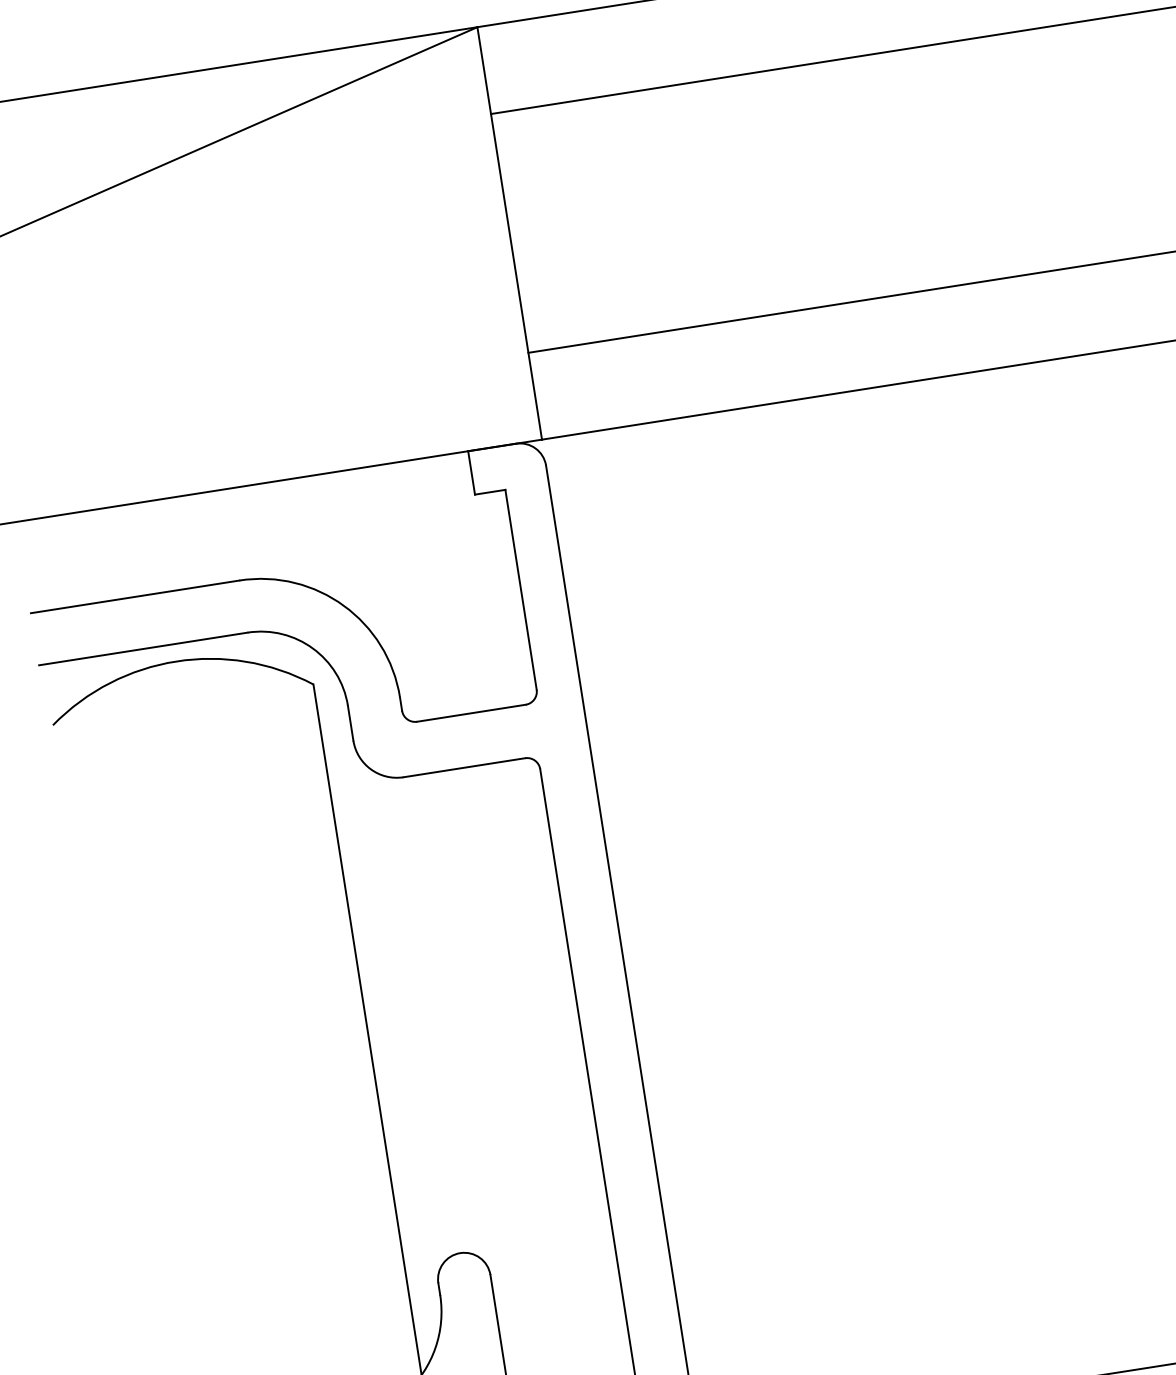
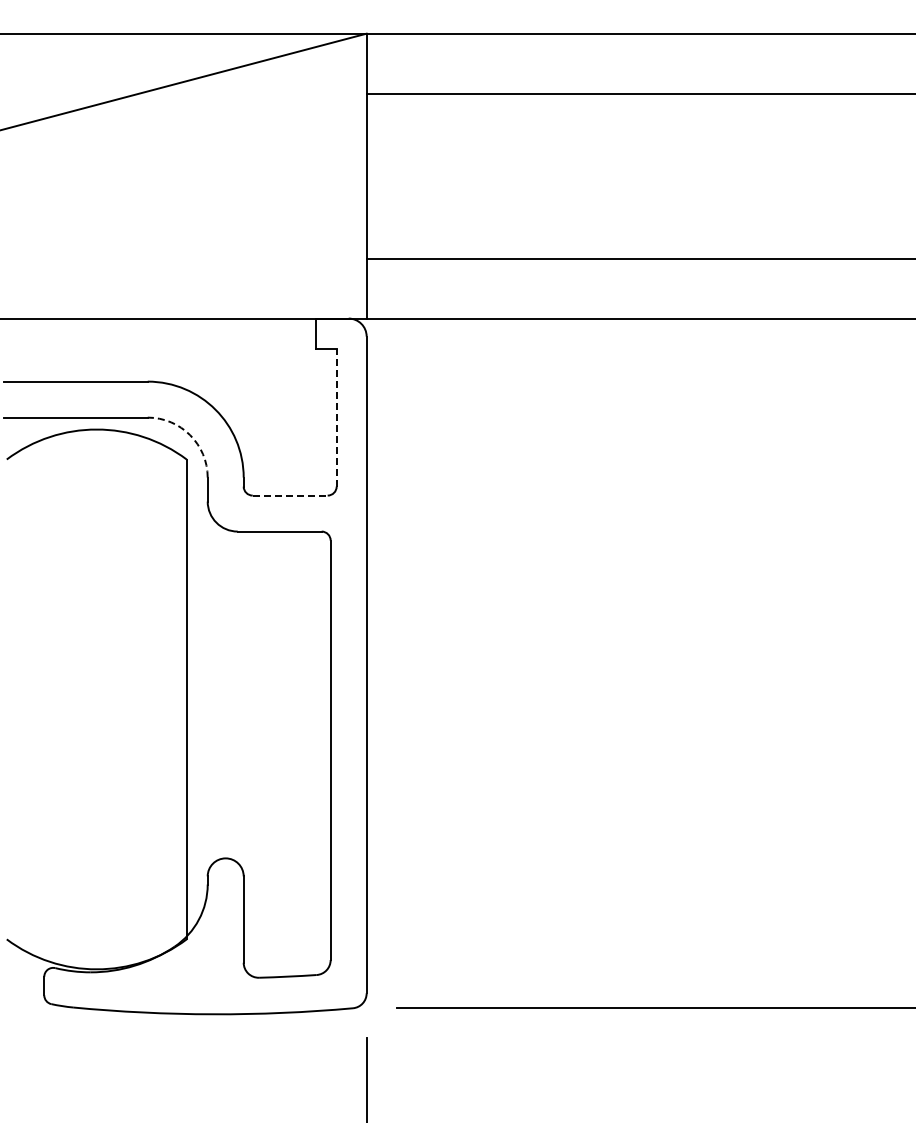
line: (520, 589) -> (336, 417), solid -> dashed
arc: (313, 648) -> (190, 435), solid -> dashed
line: (471, 713) -> (290, 495), solid -> dashed

